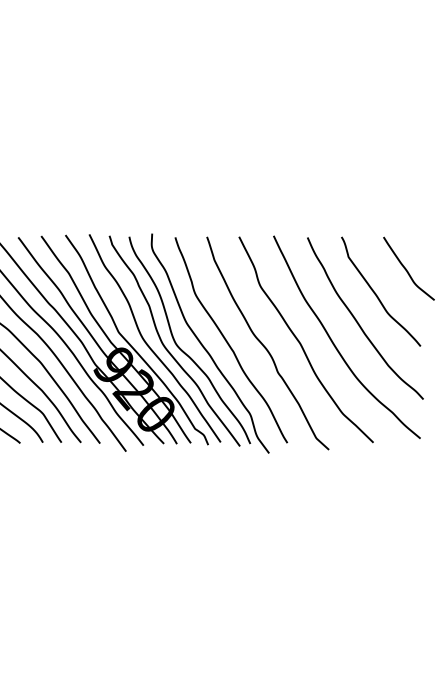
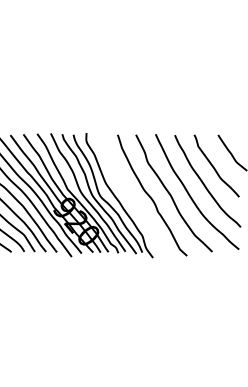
curve: (229, 341) -> (130, 194), removed

